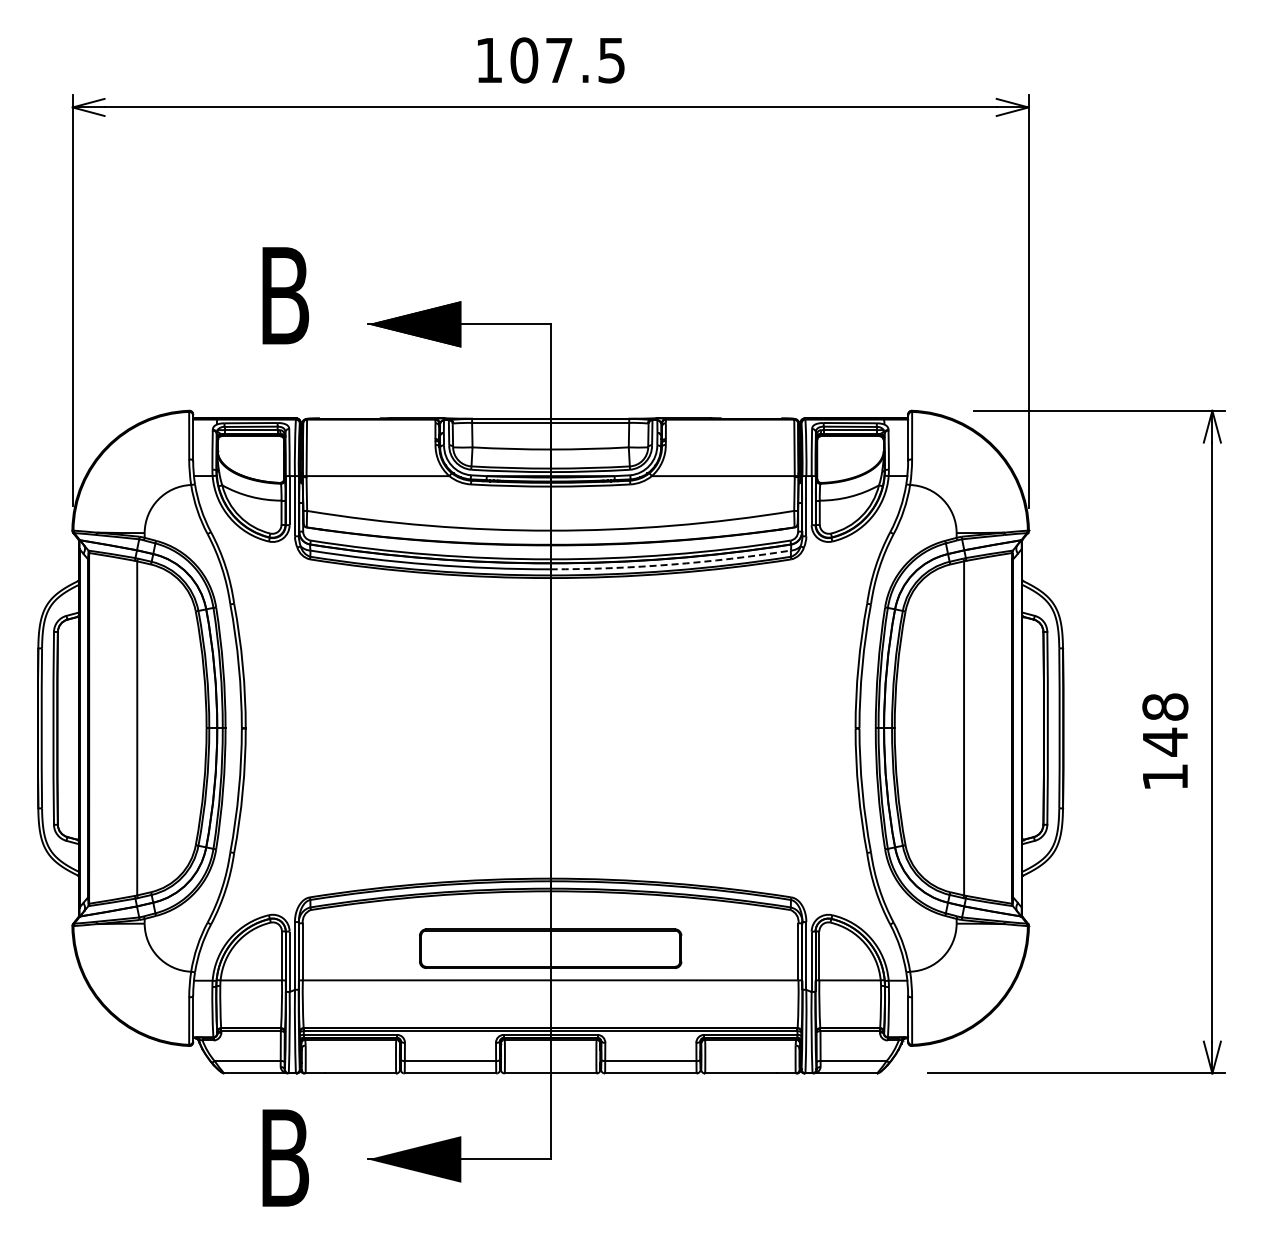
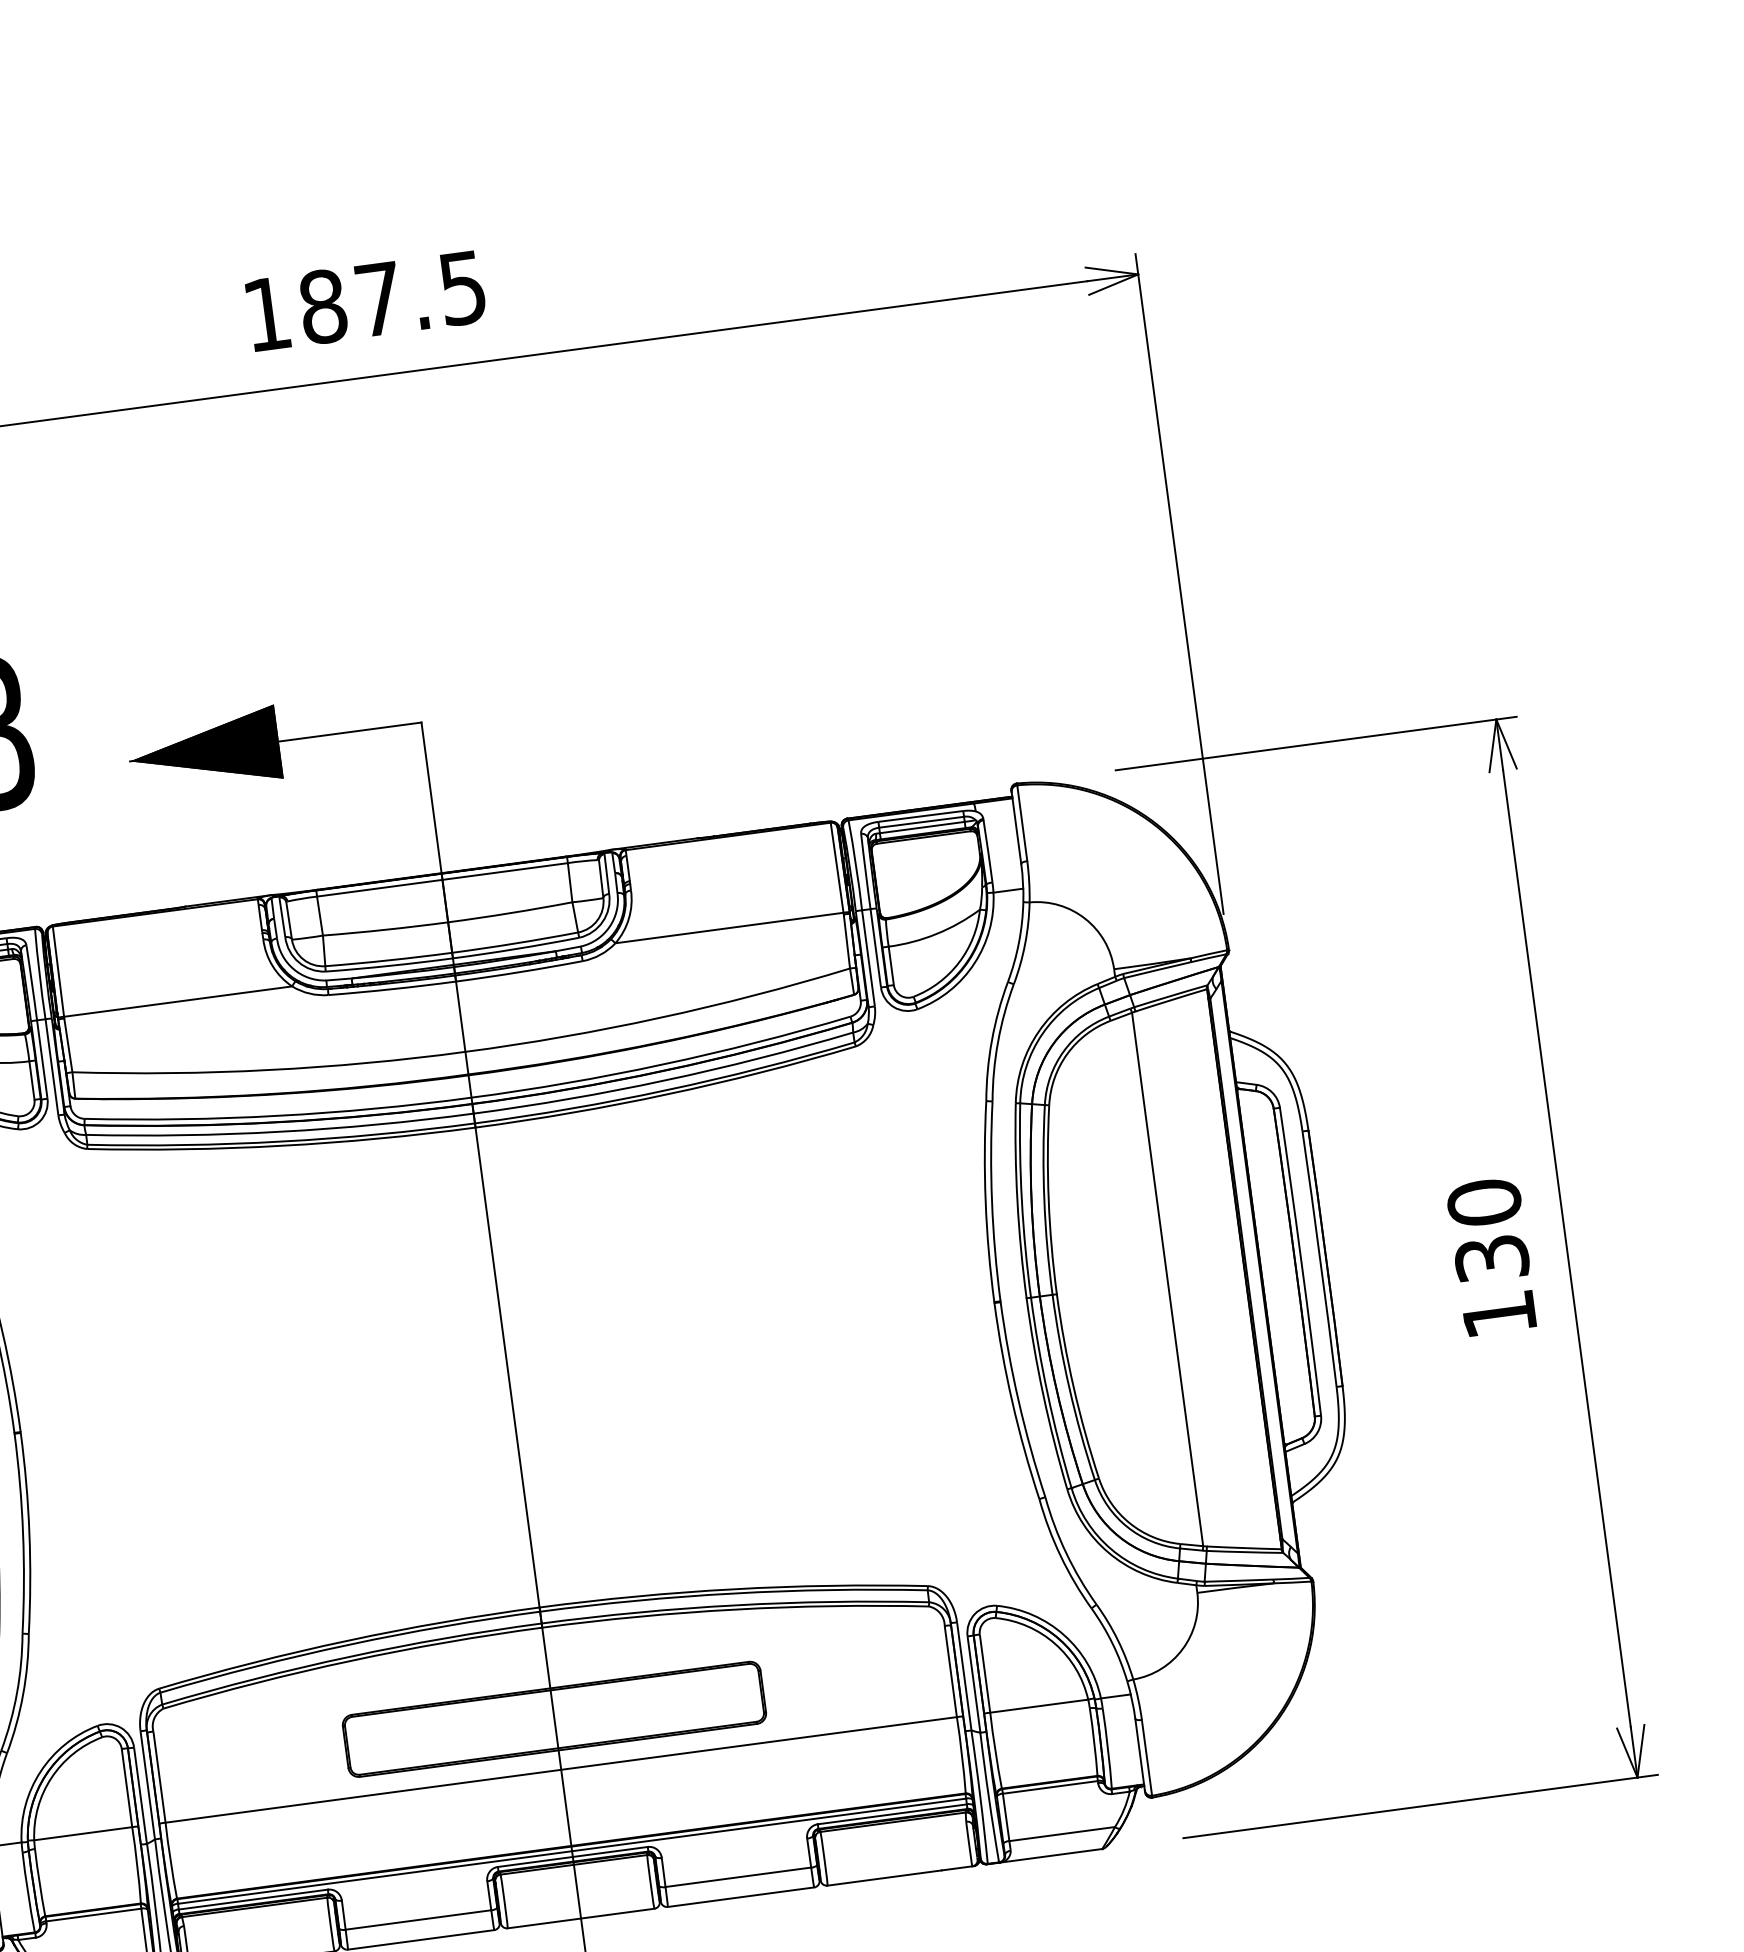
text: (524, 60) -> (323, 306), 107.5 -> 187.5
arc: (671, 564) -> (665, 1080), dashed -> solid
text: (1165, 724) -> (1488, 1230), 148 -> 130

